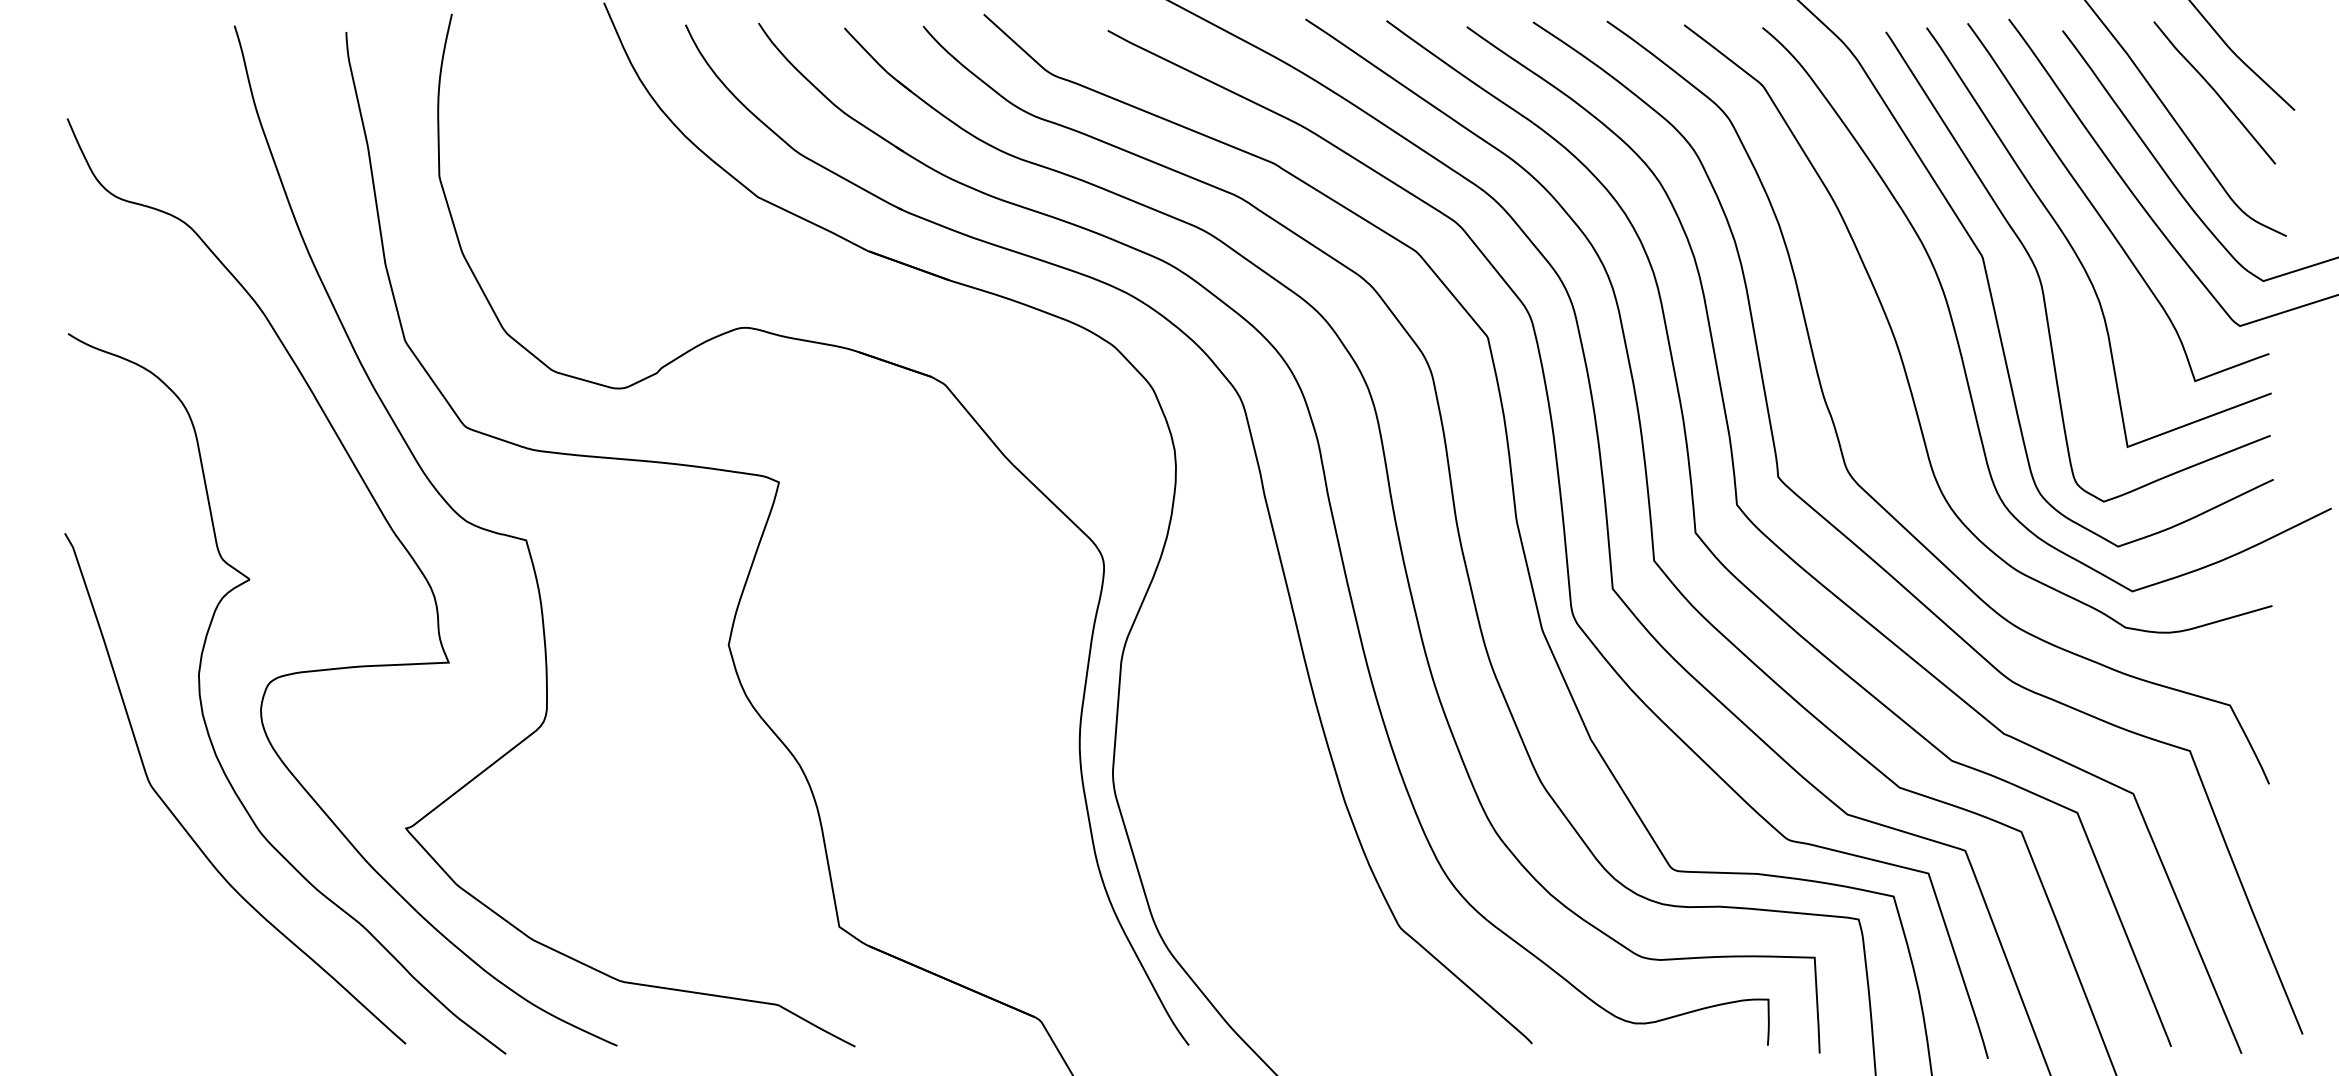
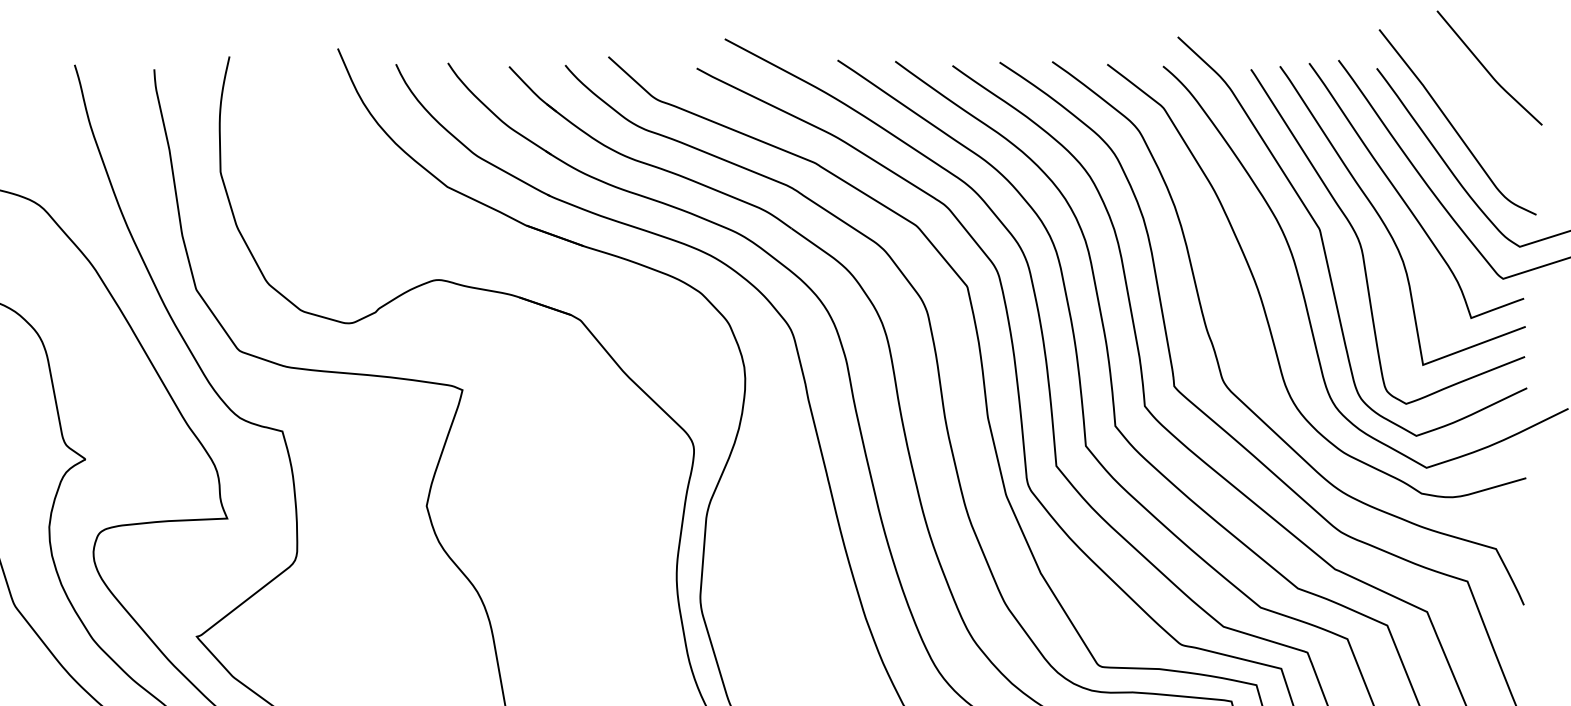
curve: (2214, 91) -> (1485, 111), removed

